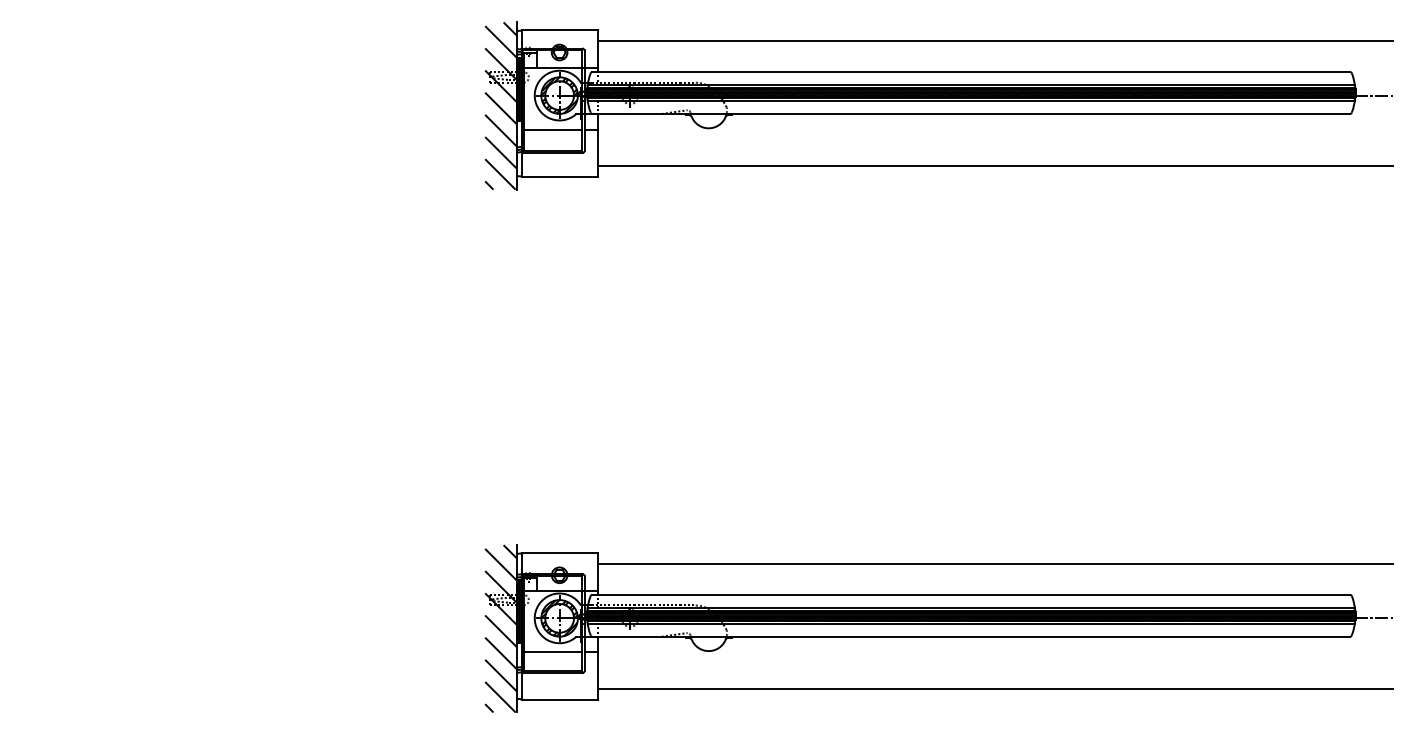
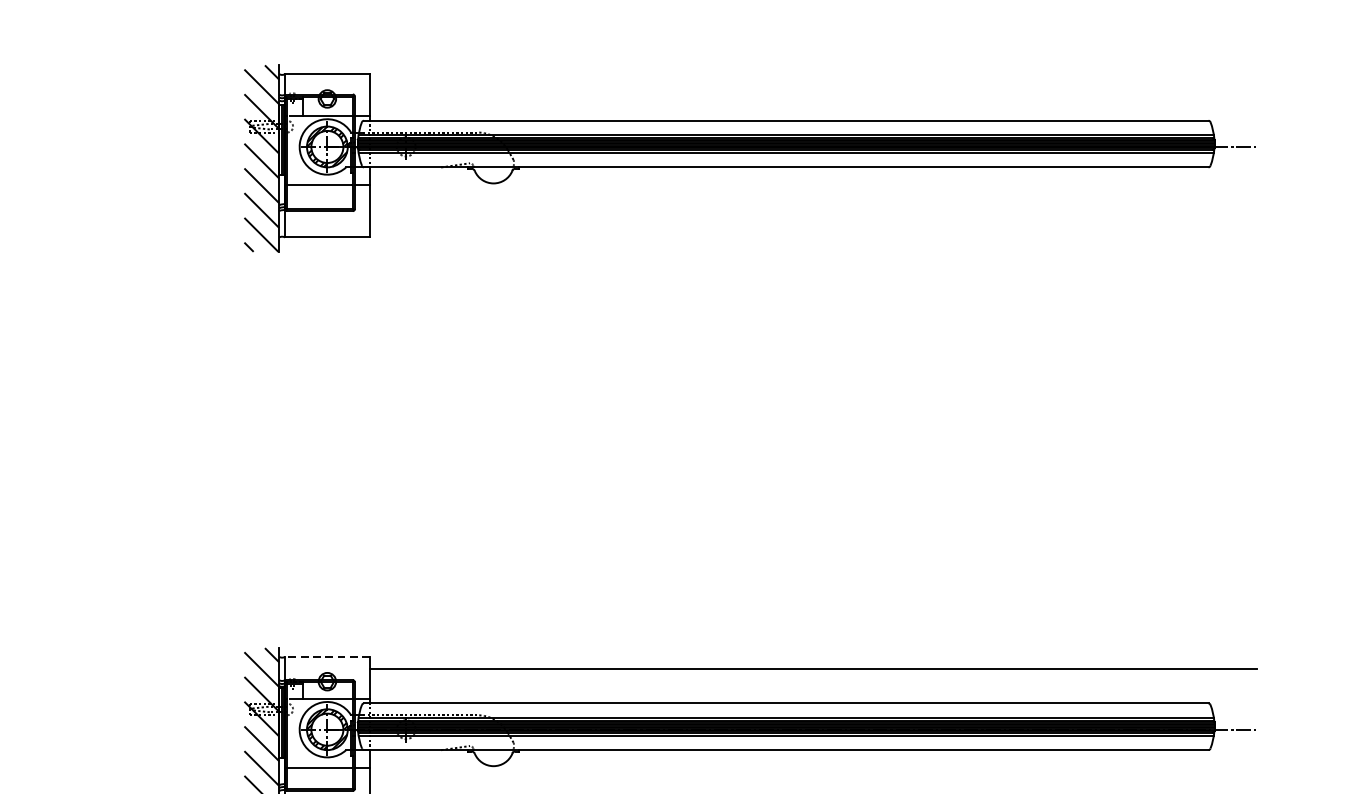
line: (995, 40) -> (813, 85), removed
line: (995, 166) -> (813, 225), removed
line: (559, 553) -> (327, 657), solid -> dashed

